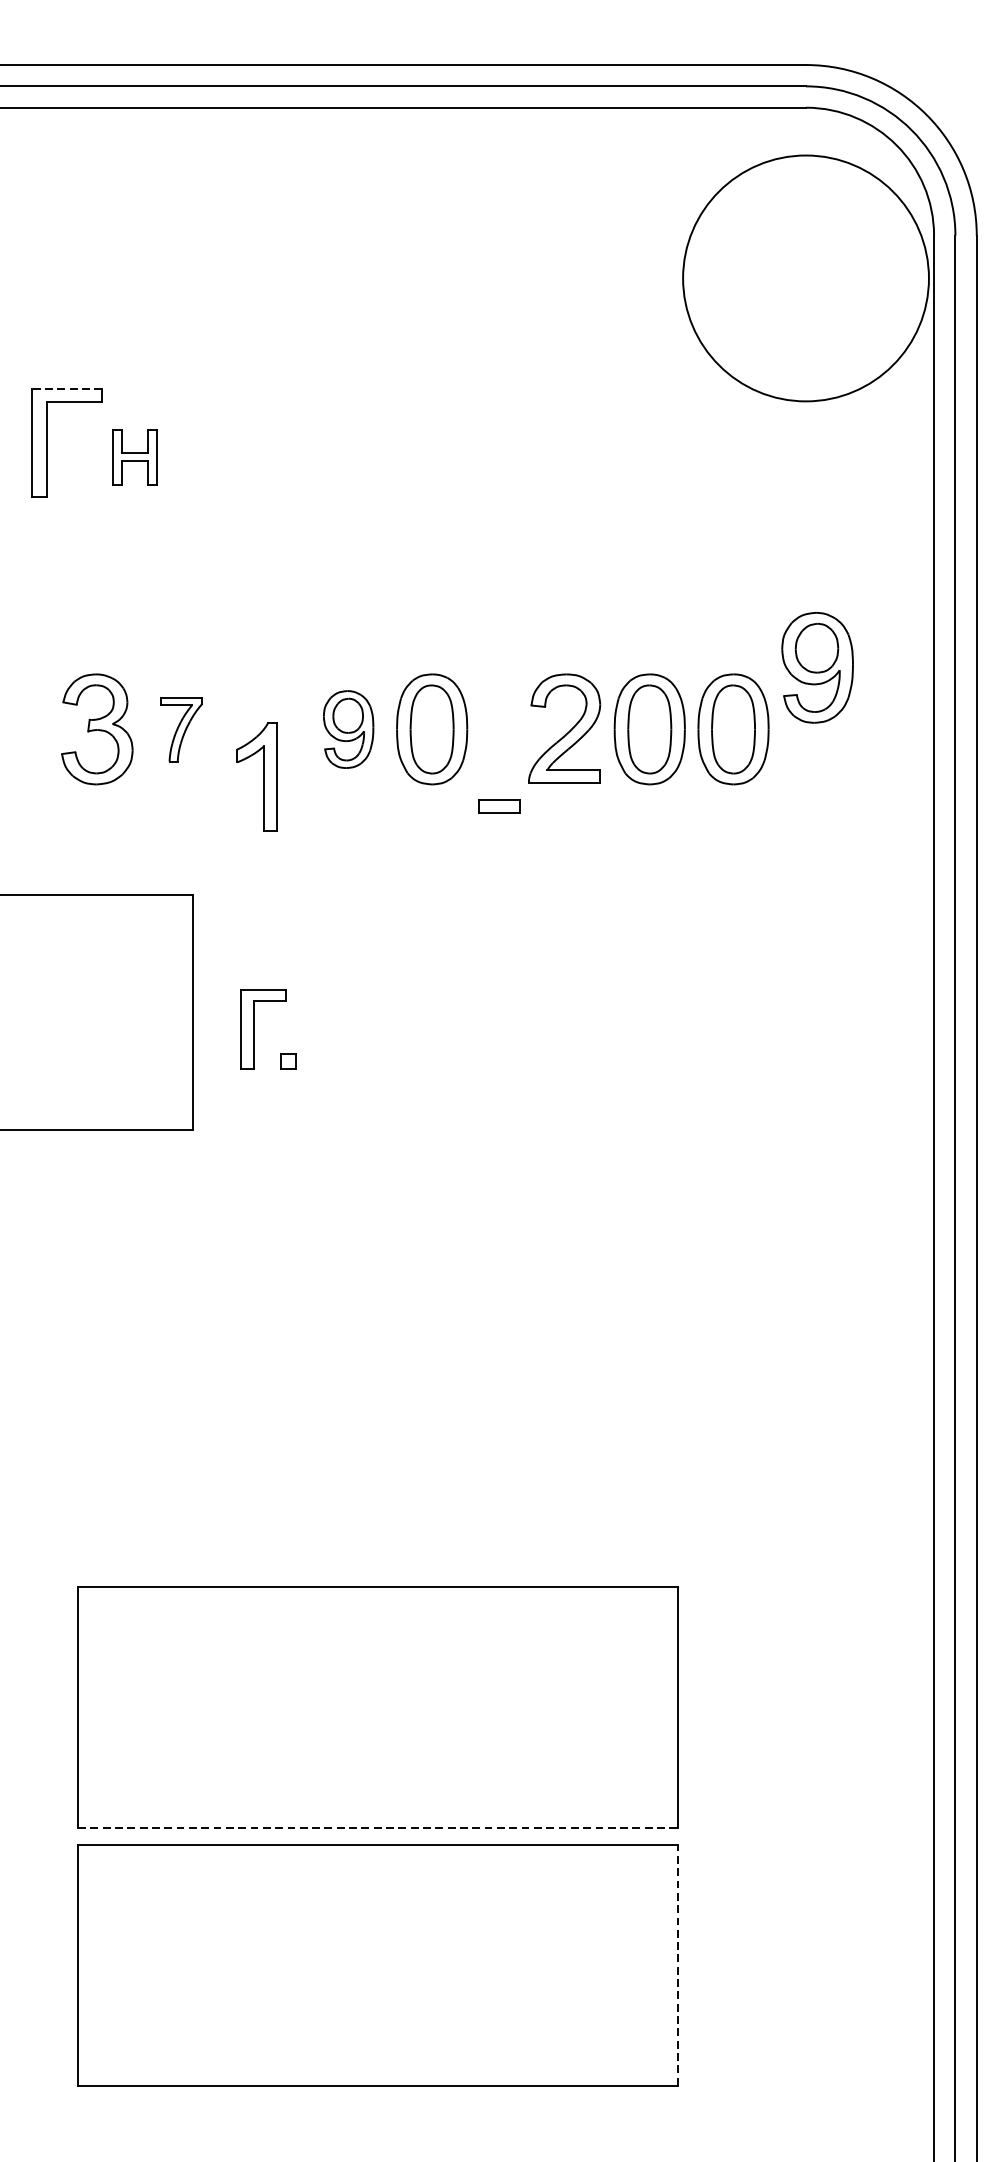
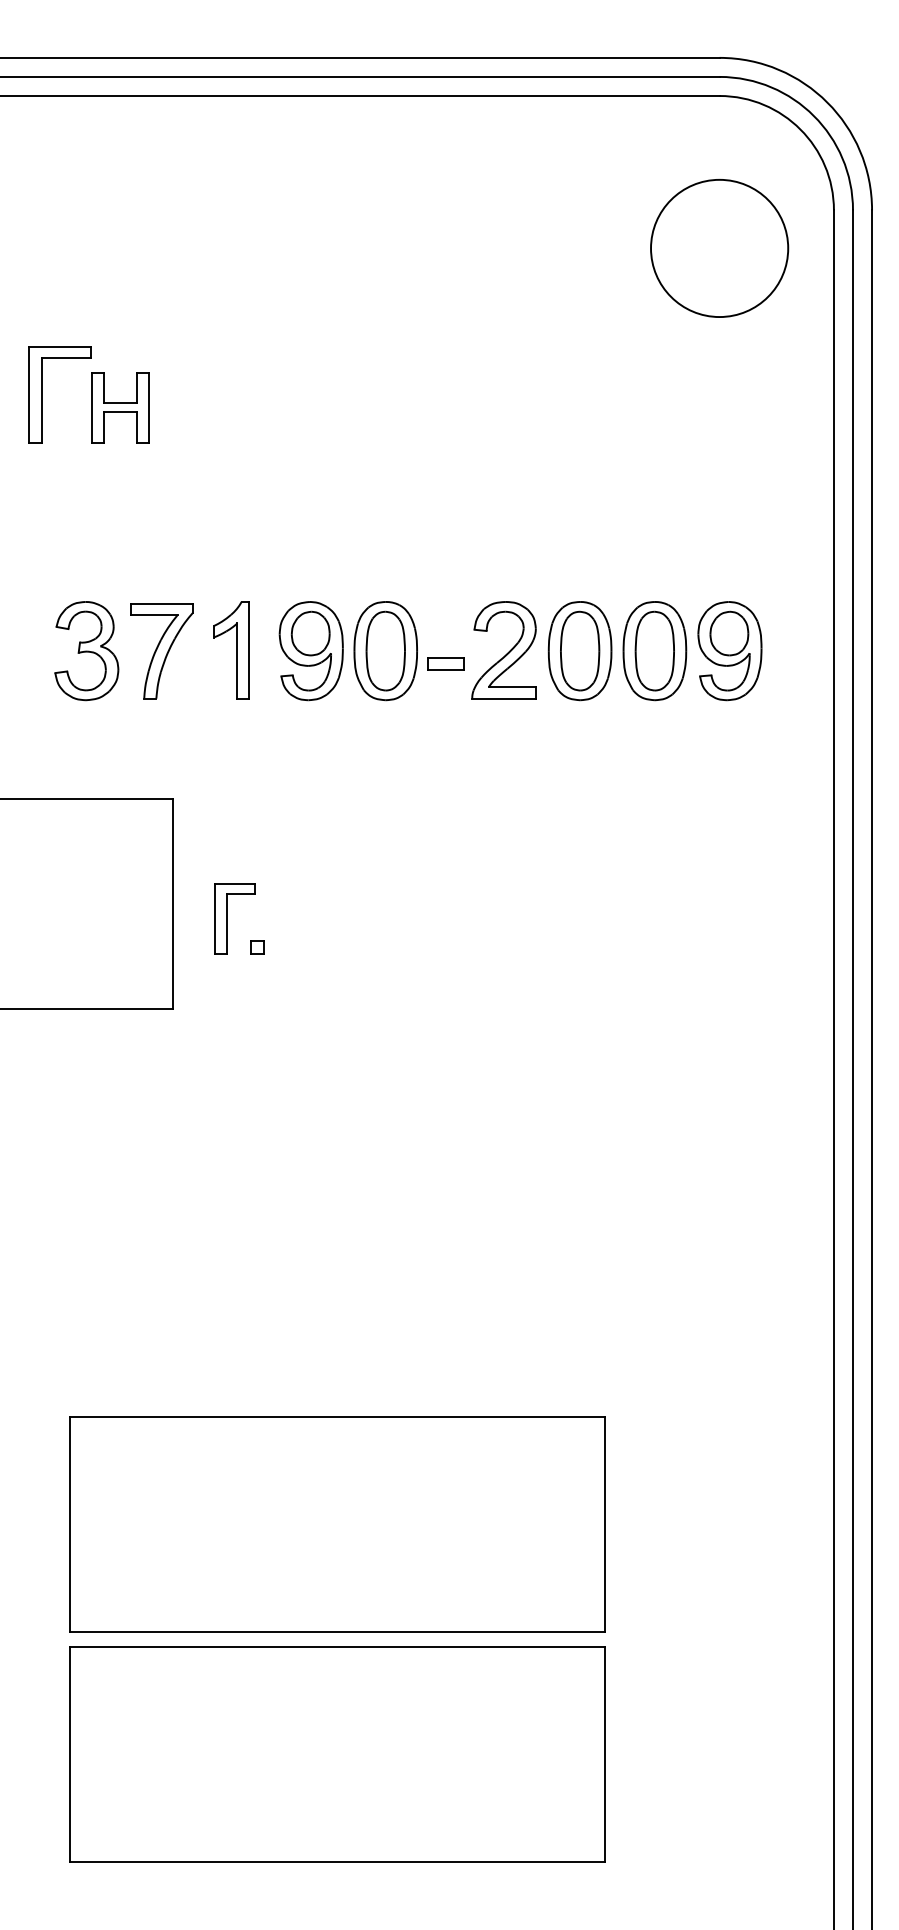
circle: (805, 278) -> (719, 248), size x0.62
line: (66, 389) -> (59, 347), dashed -> solid
part: (135, 456) -> (120, 407), size x1.43
part: (817, 668) -> (729, 651), moved
part: (180, 729) -> (161, 651), size x1.67
part: (347, 729) -> (310, 651), size x1.43
part: (257, 776) -> (231, 650), moved
part: (499, 806) -> (445, 663), moved
line: (378, 1827) -> (337, 1631), dashed -> solid
line: (678, 1964) -> (605, 1753), dashed -> solid

